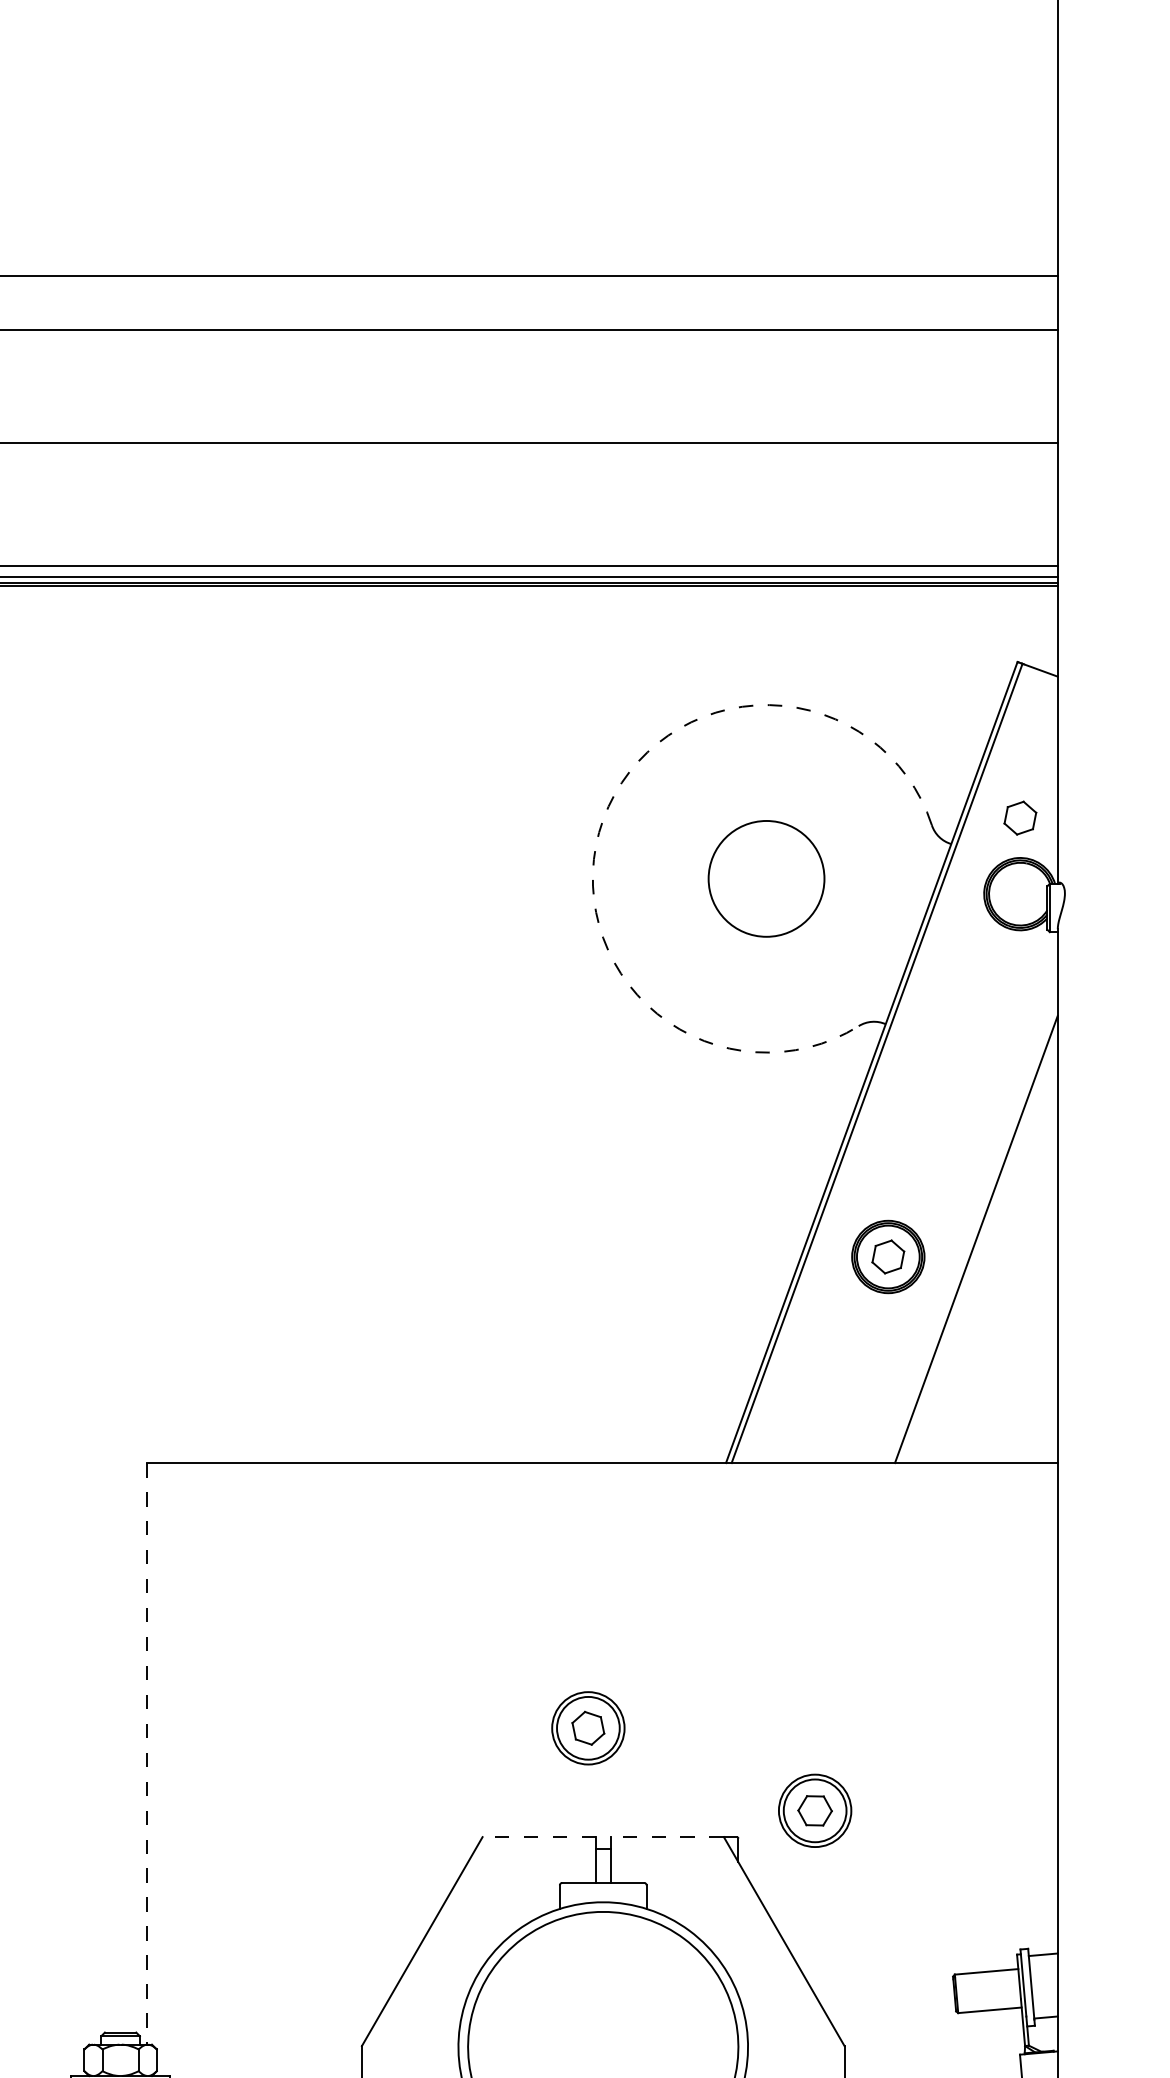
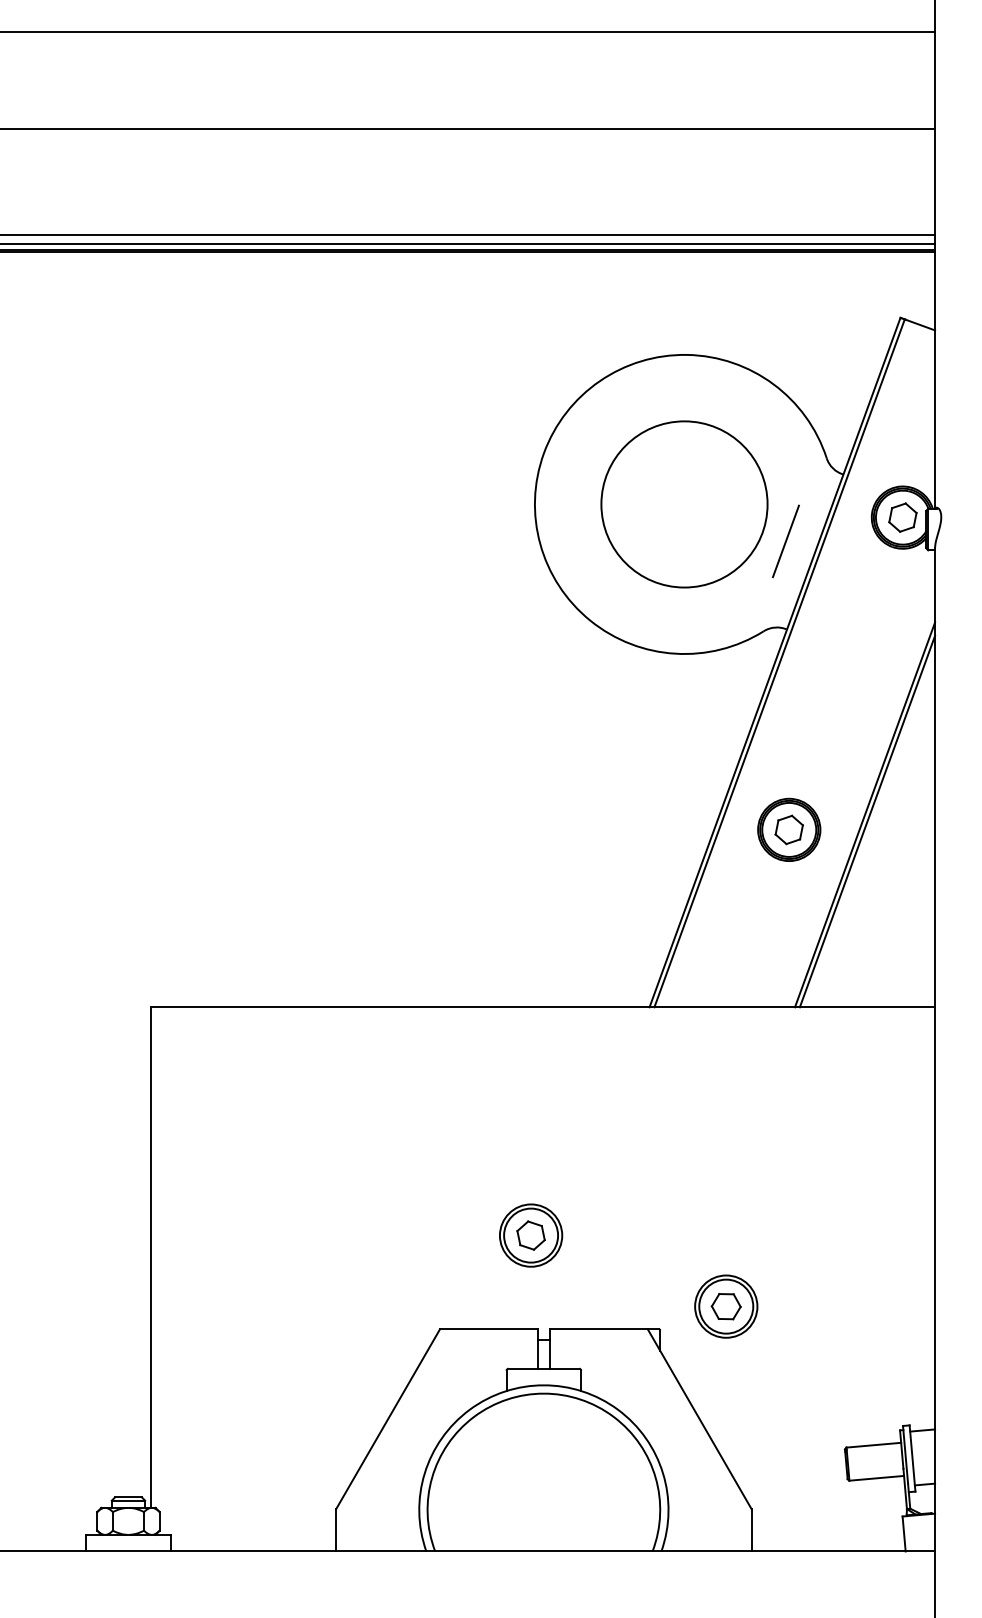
part: (1020, 817) -> (903, 517), moved
arc: (603, 819) -> (544, 453), dashed -> solid
circle: (766, 878) -> (684, 504), size x1.67
line: (884, 921) -> (785, 541), added
line: (978, 1247) -> (866, 821), added
line: (147, 1753) -> (151, 1257), dashed -> solid
line: (539, 1837) -> (489, 1329), dashed -> solid
line: (667, 1837) -> (599, 1329), dashed -> solid

